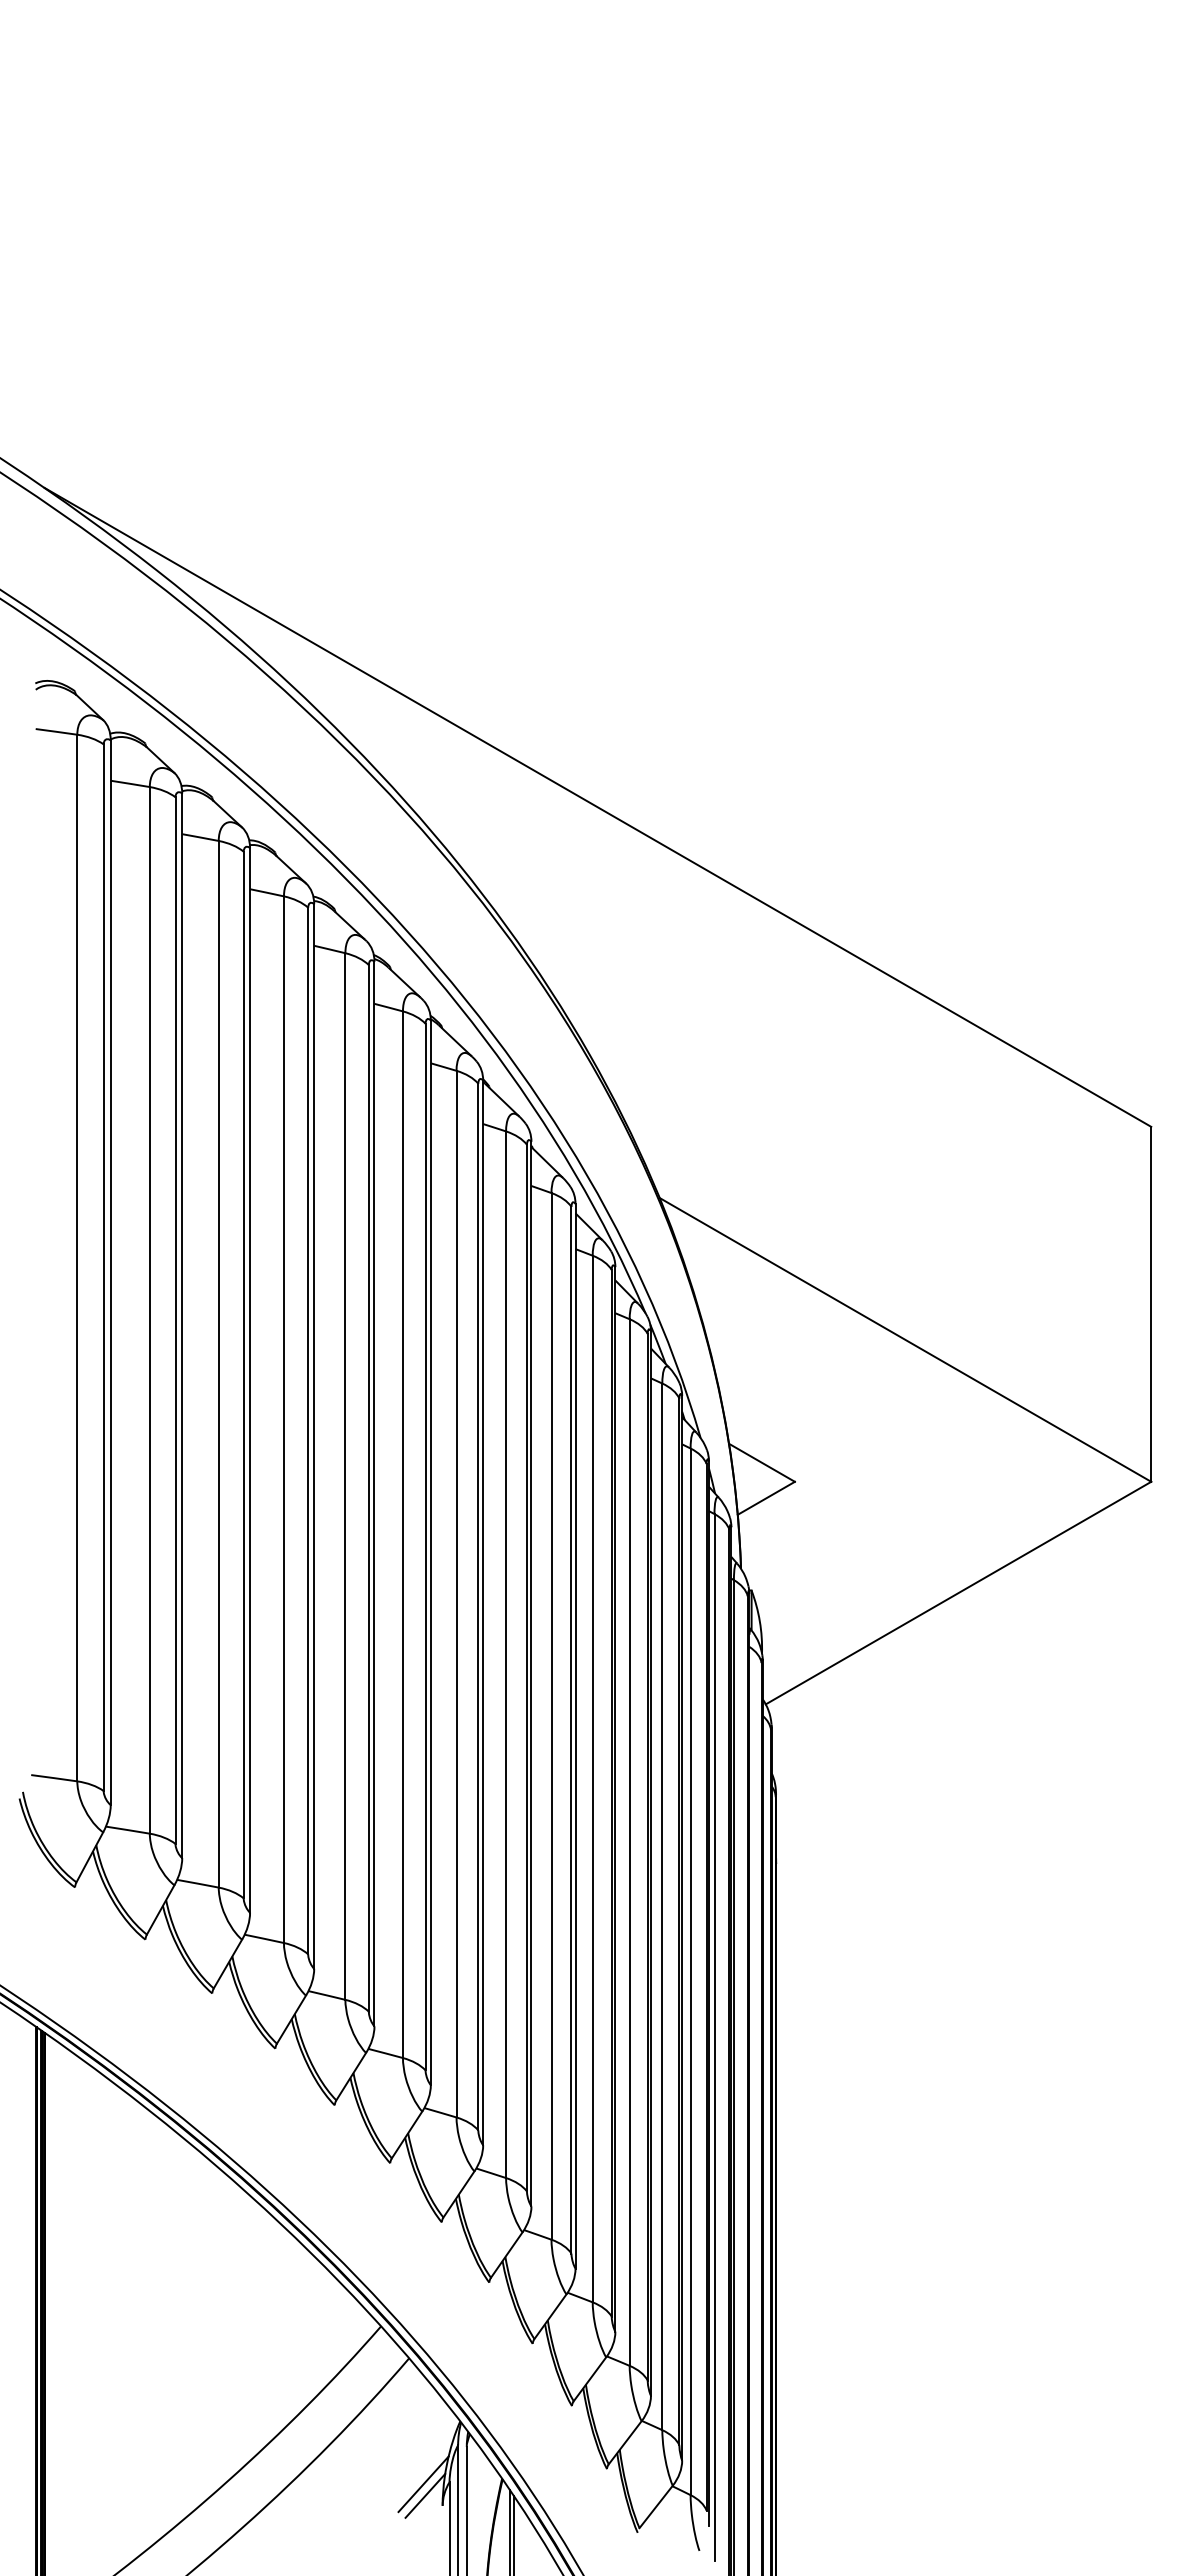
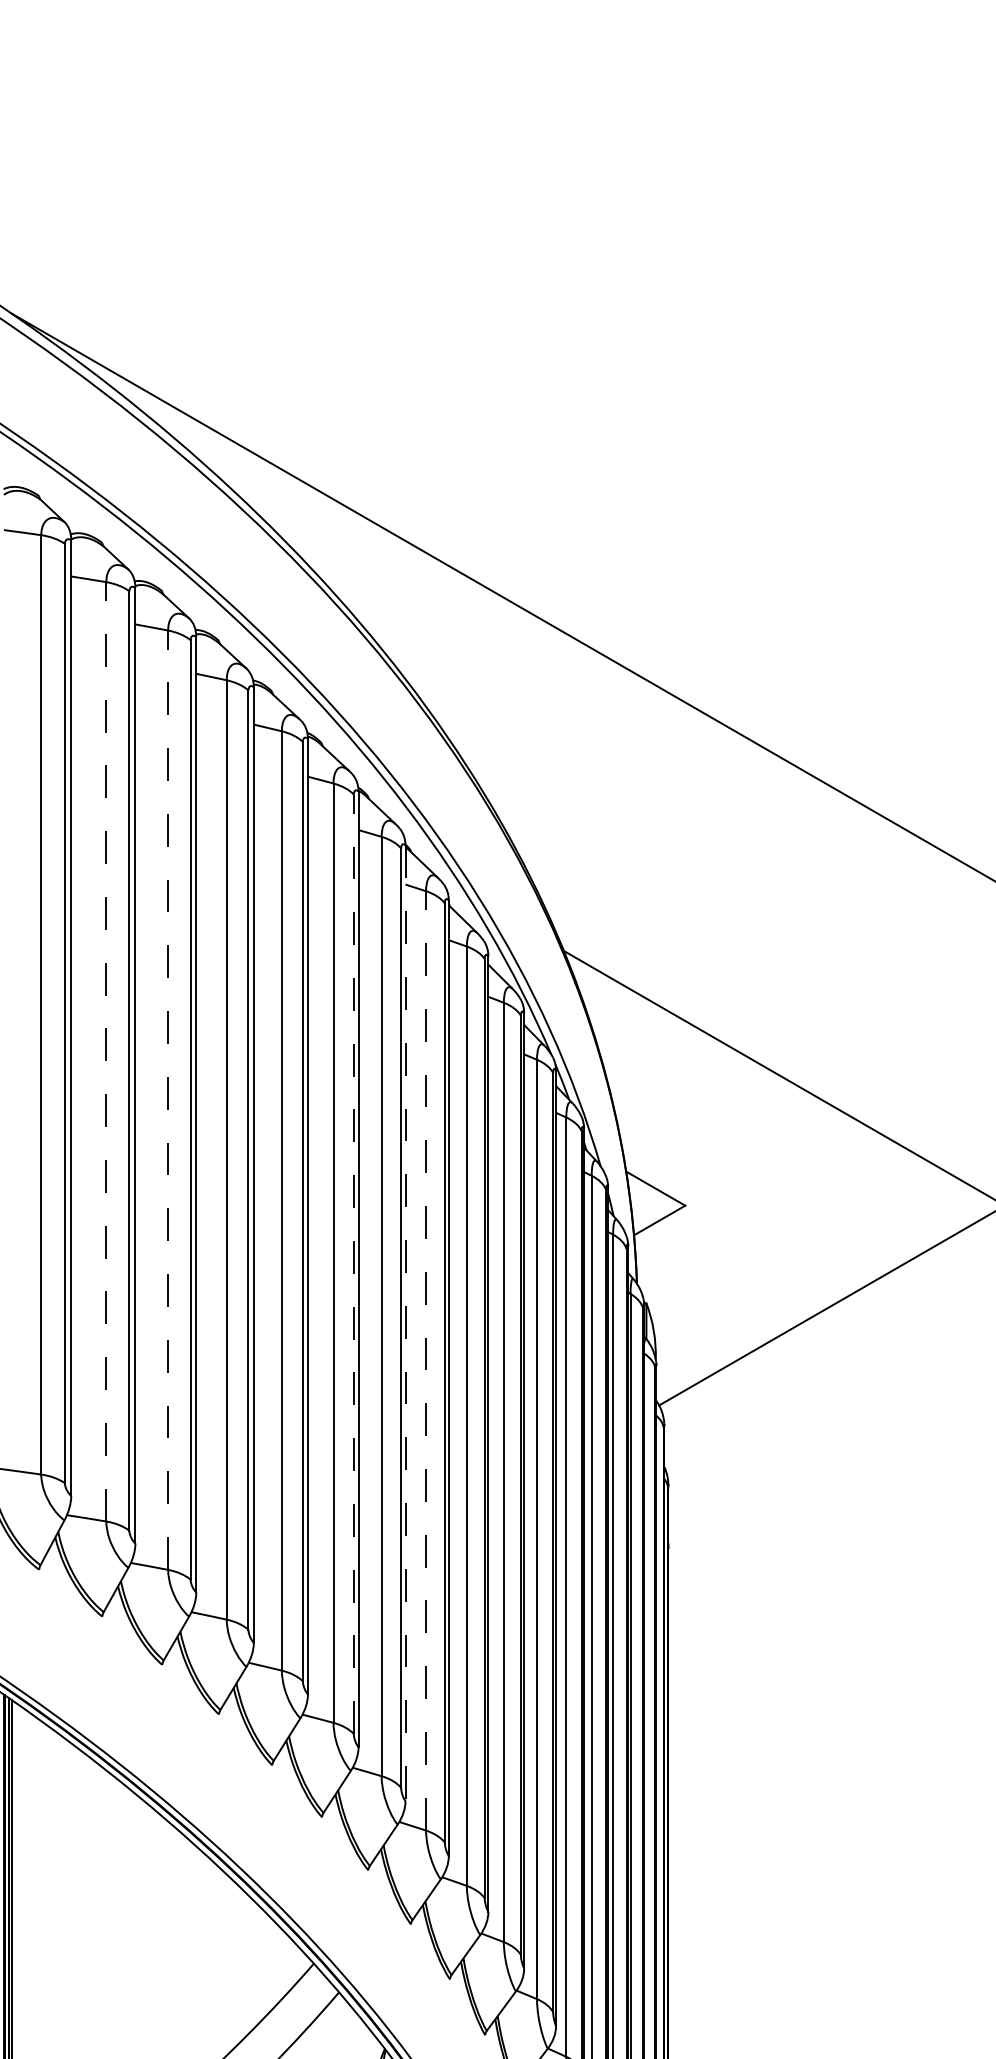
line: (149, 1309) -> (106, 1051), solid -> dashed
line: (218, 1363) -> (167, 1099), solid -> dashed
line: (425, 1546) -> (353, 1263), solid -> dashed
line: (483, 1613) -> (405, 1323), solid -> dashed
line: (506, 1654) -> (426, 1360), solid -> dashed

